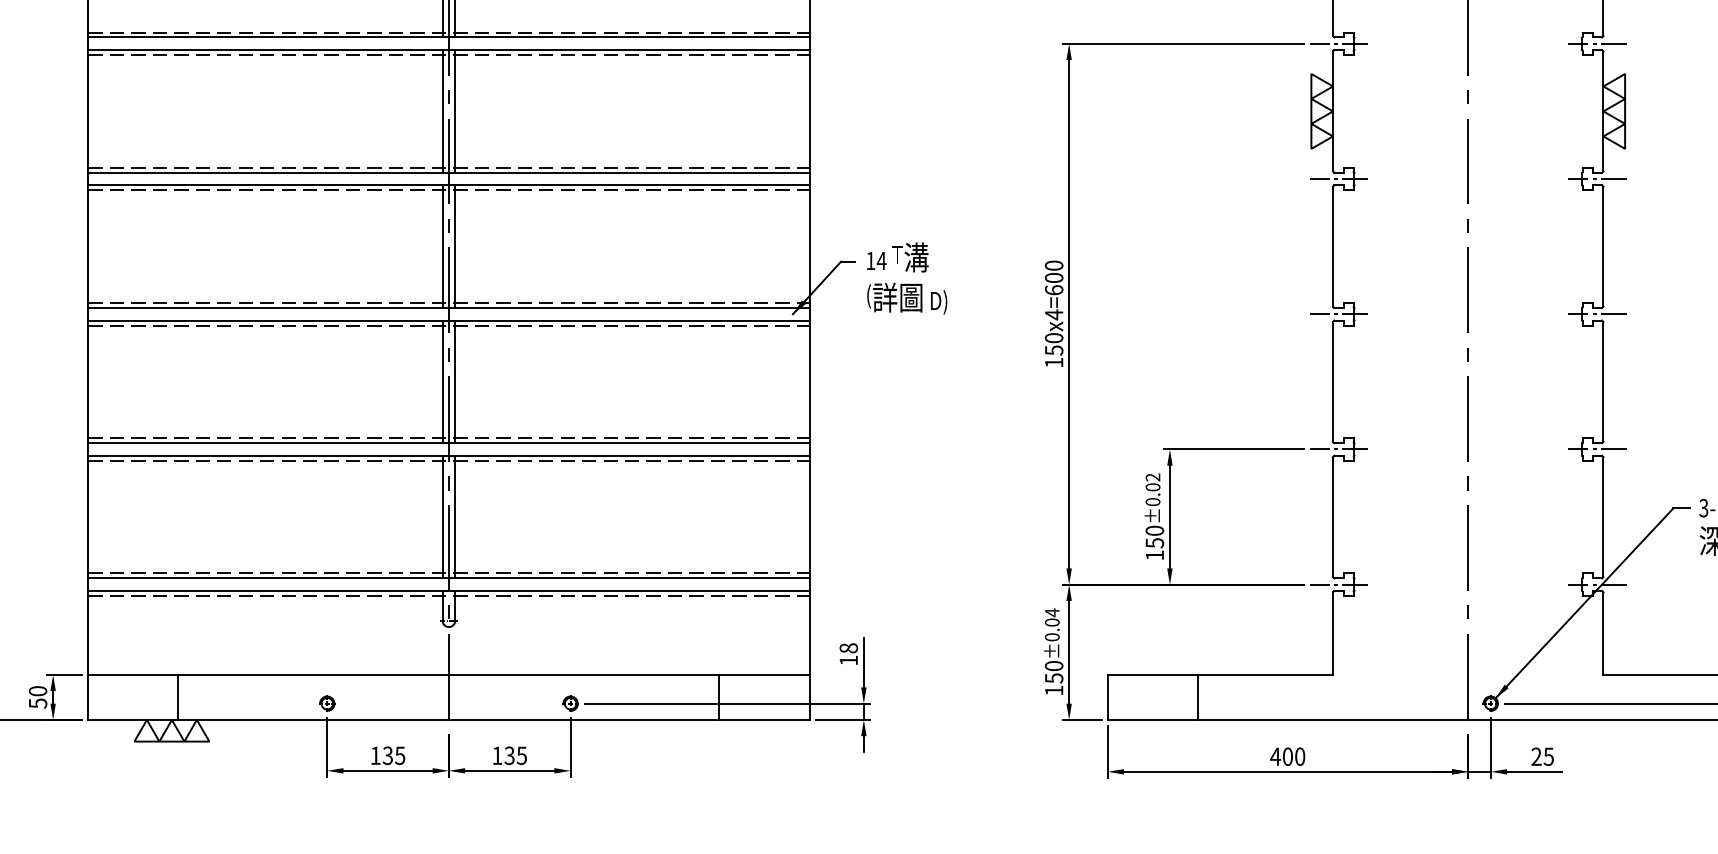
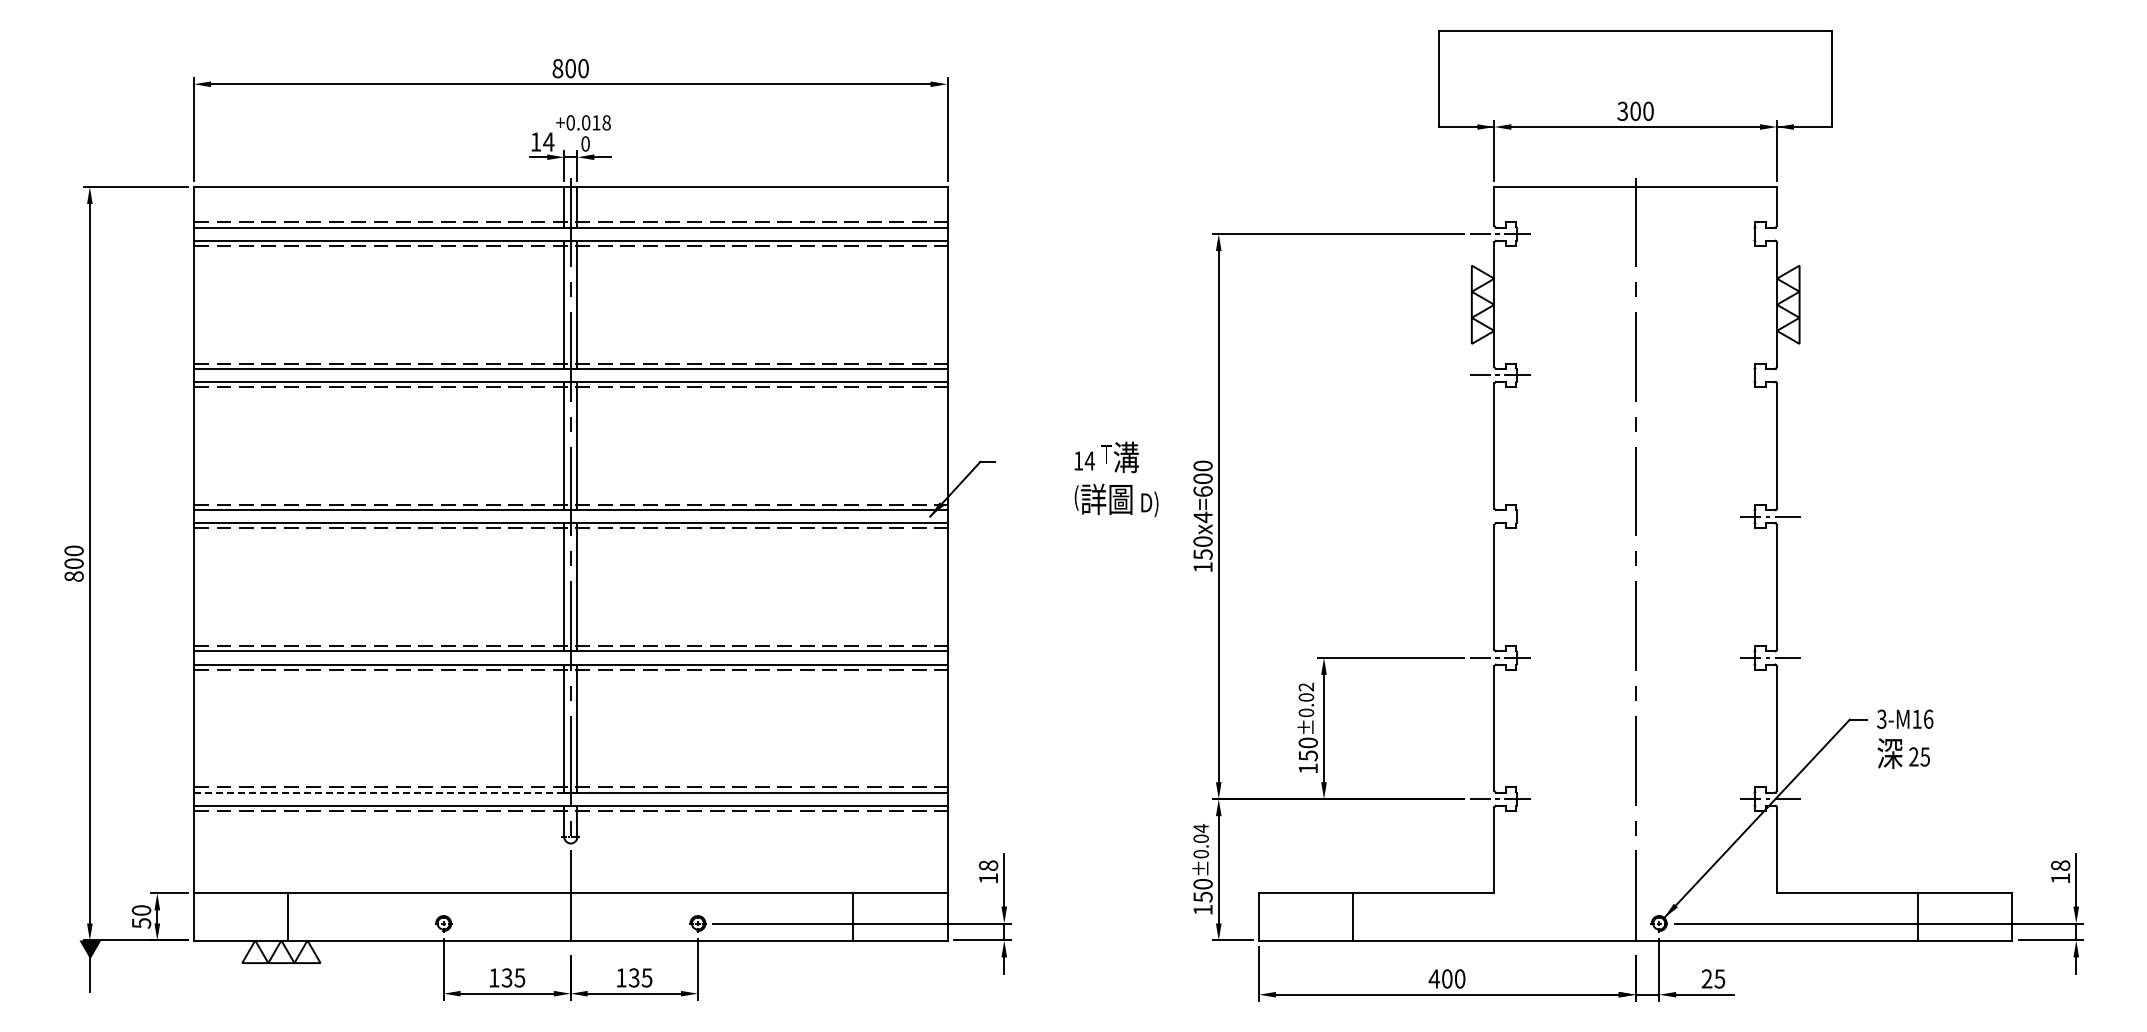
line: (1597, 44) -> (1770, 234), removed
line: (1597, 179) -> (1770, 375), removed
text: (907, 278) -> (1116, 479), moved
line: (1338, 314) -> (1500, 516), removed
line: (264, 578) -> (378, 792), solid -> dashed

